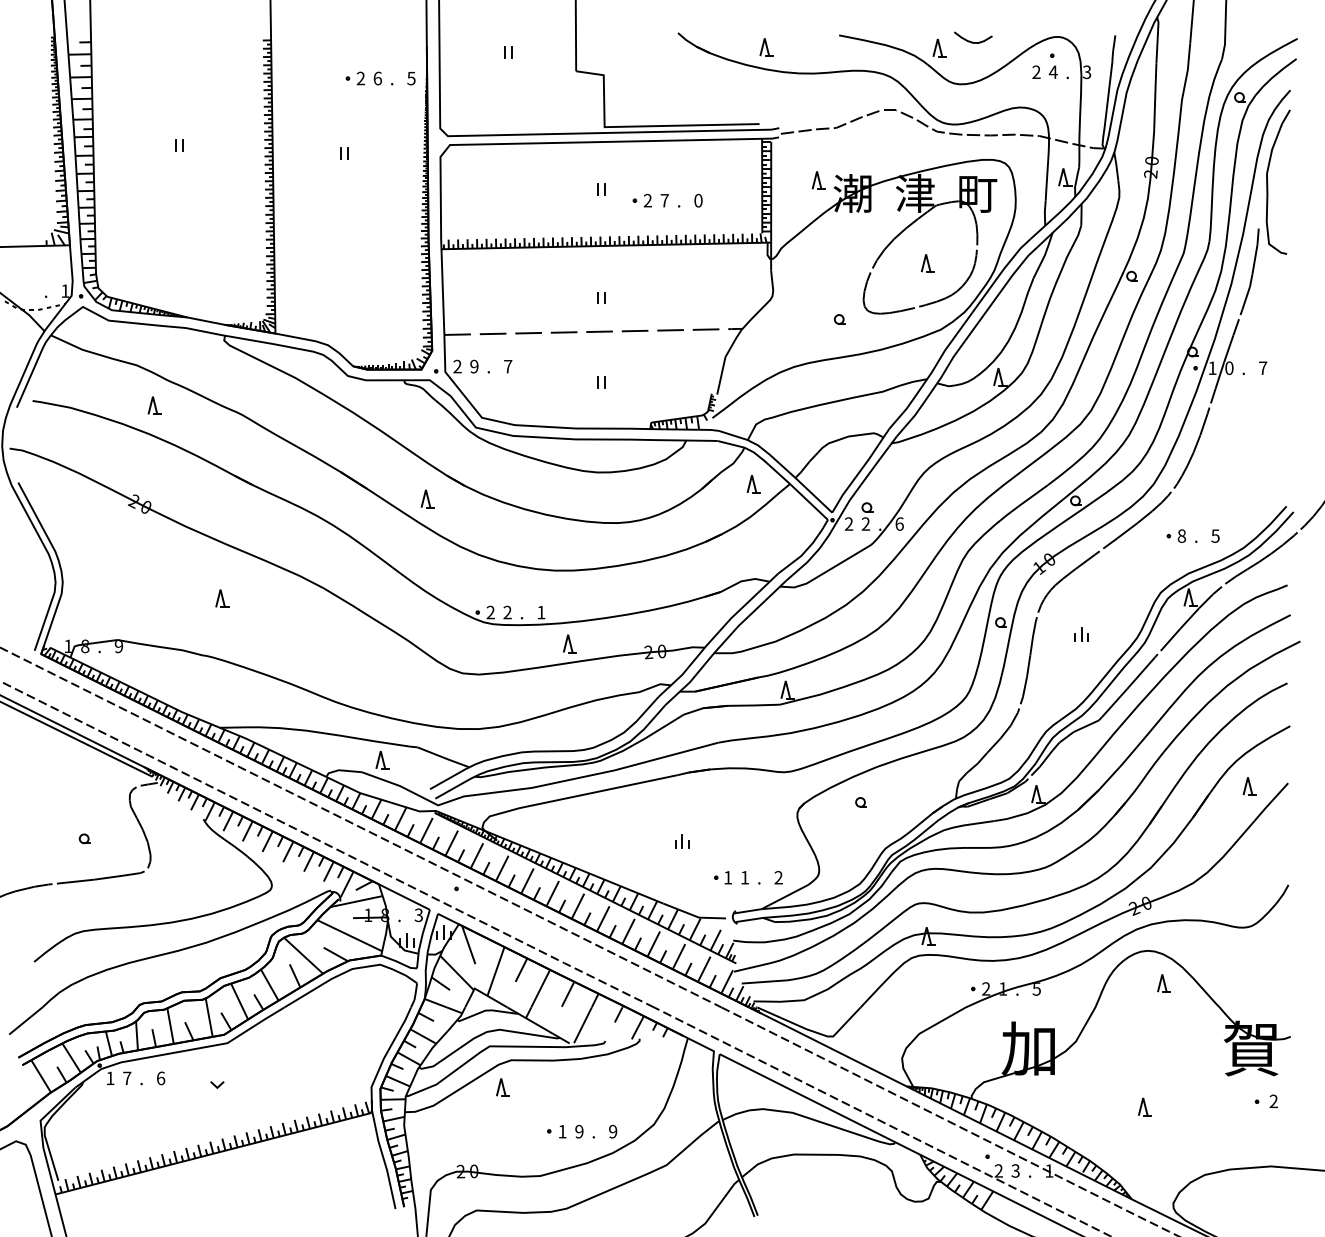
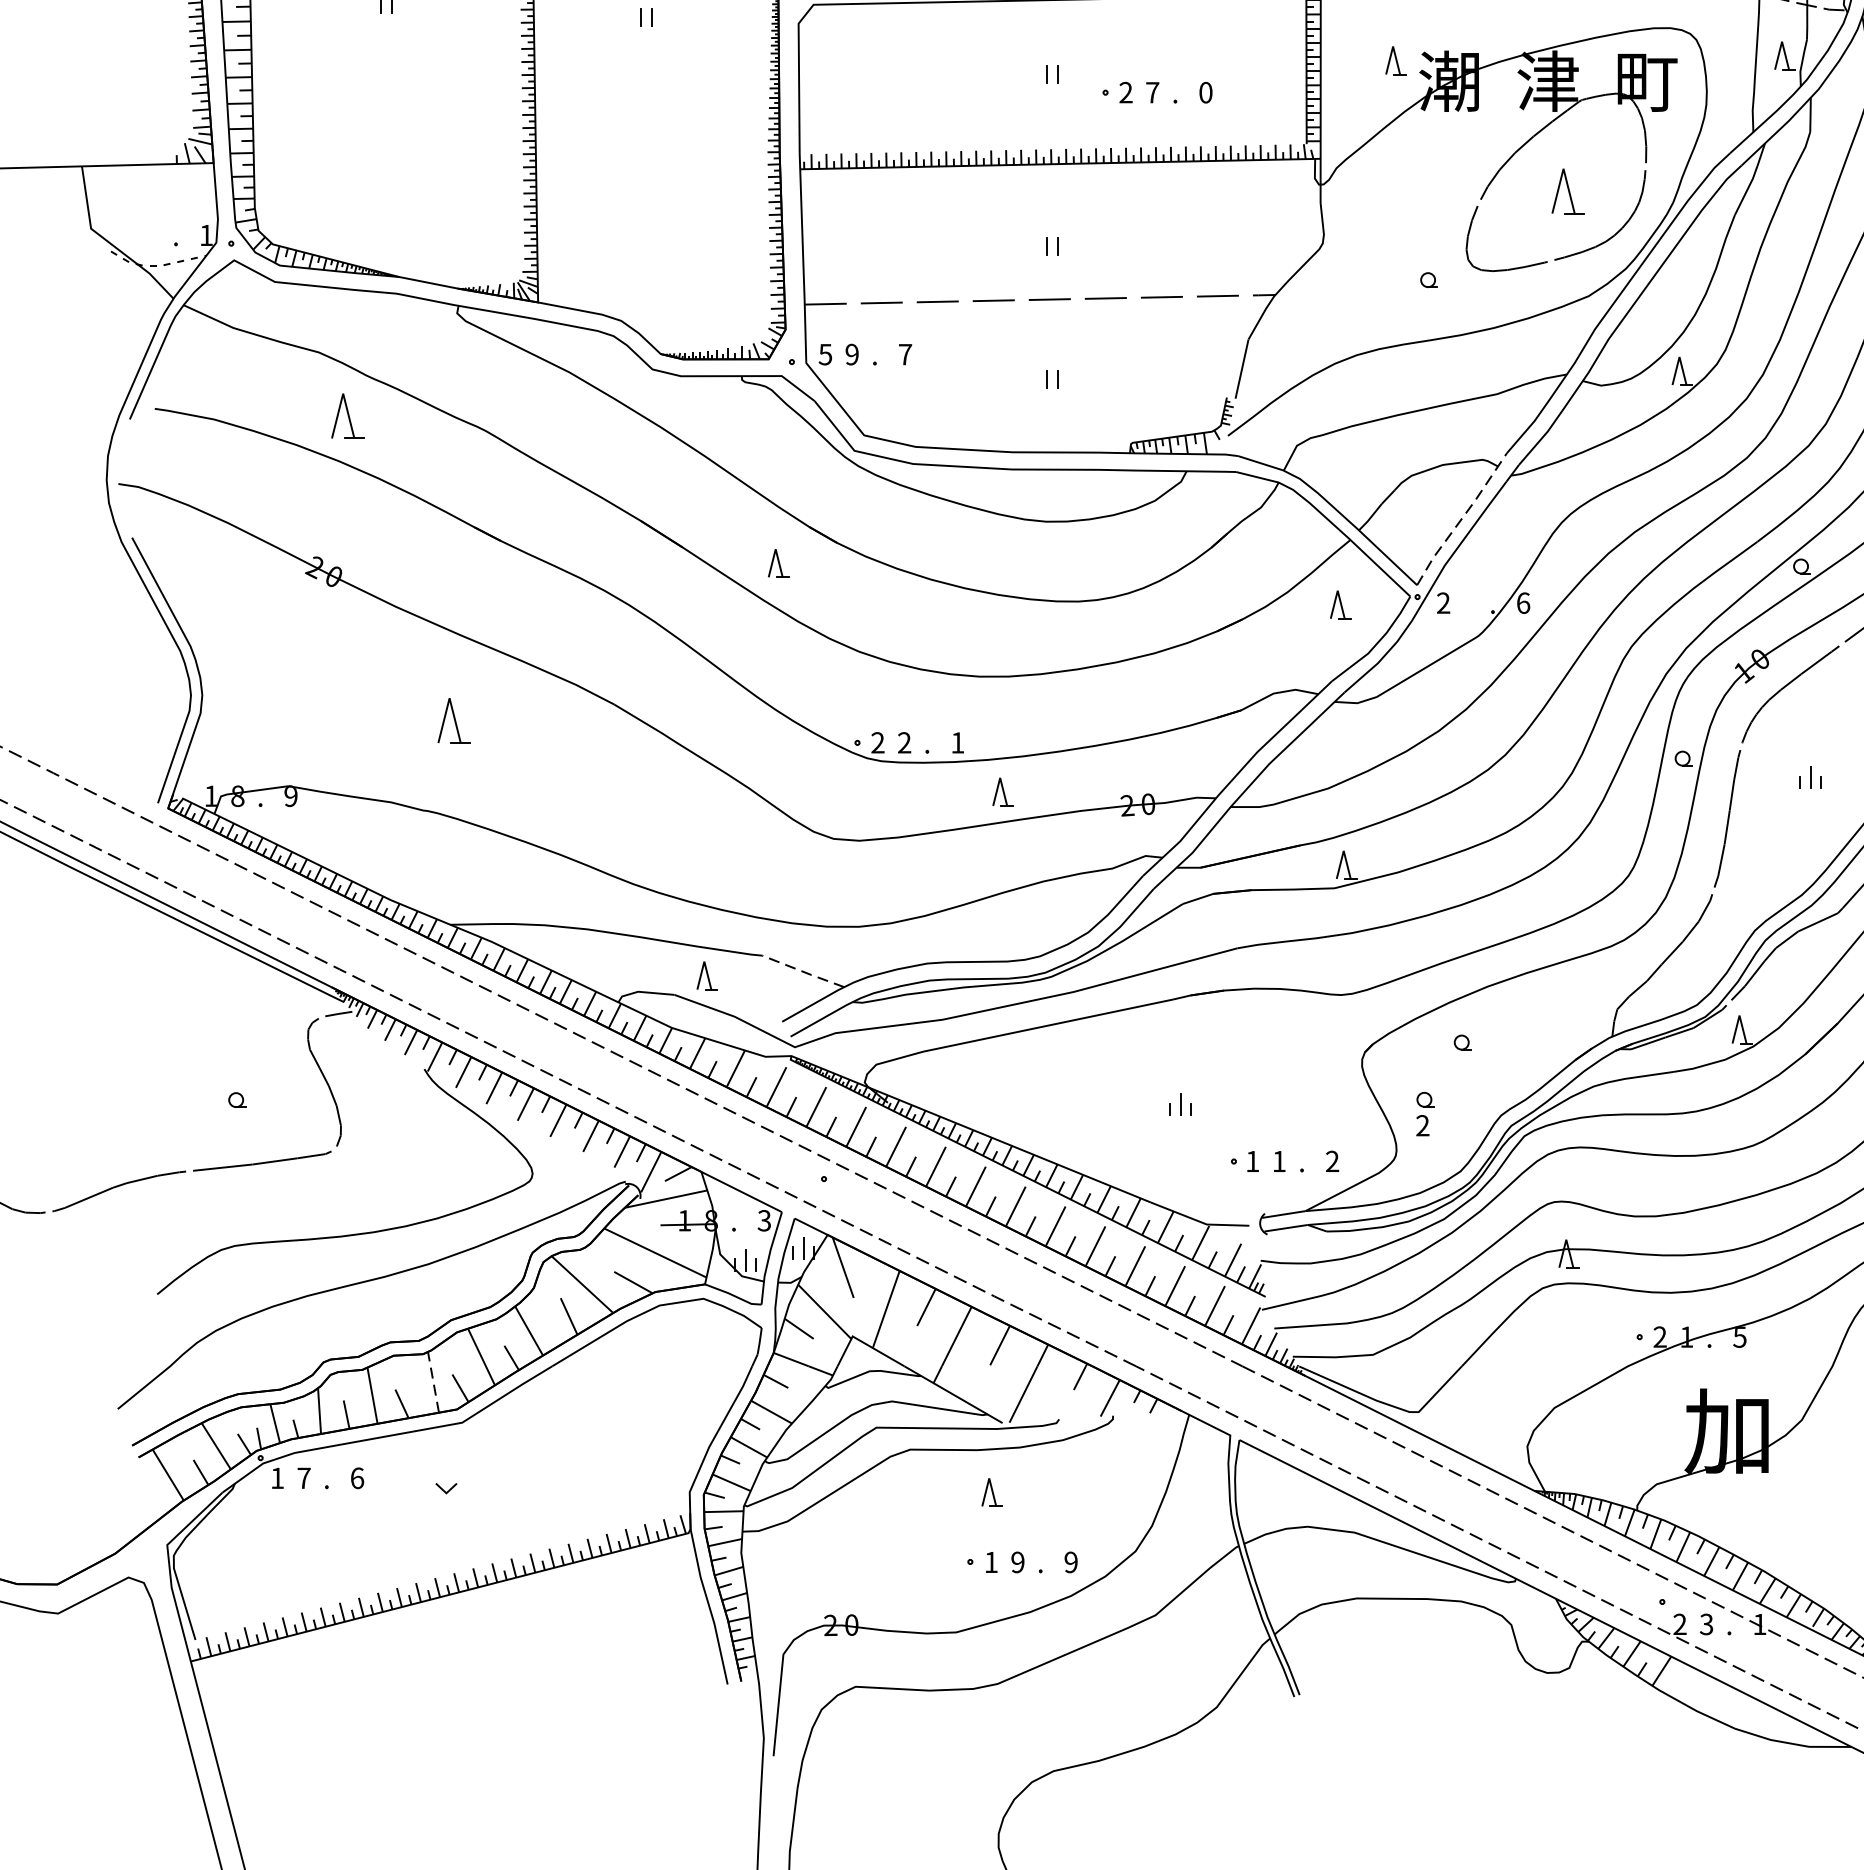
part: (927, 263) -> (1567, 191), size x1.6
text: (457, 366) -> (825, 354), 2 -> 5
part: (154, 405) -> (347, 415), size x1.6
line: (860, 470) -> (1461, 518), solid -> dashed
part: (753, 484) -> (1340, 605), moved
part: (867, 516) -> (1425, 1113), moved
part: (222, 598) -> (454, 720), size x1.6
line: (443, 757) -> (803, 971), solid -> dashed
line: (209, 1017) -> (433, 1382), solid -> dashed
part: (502, 1087) -> (991, 1492), moved

